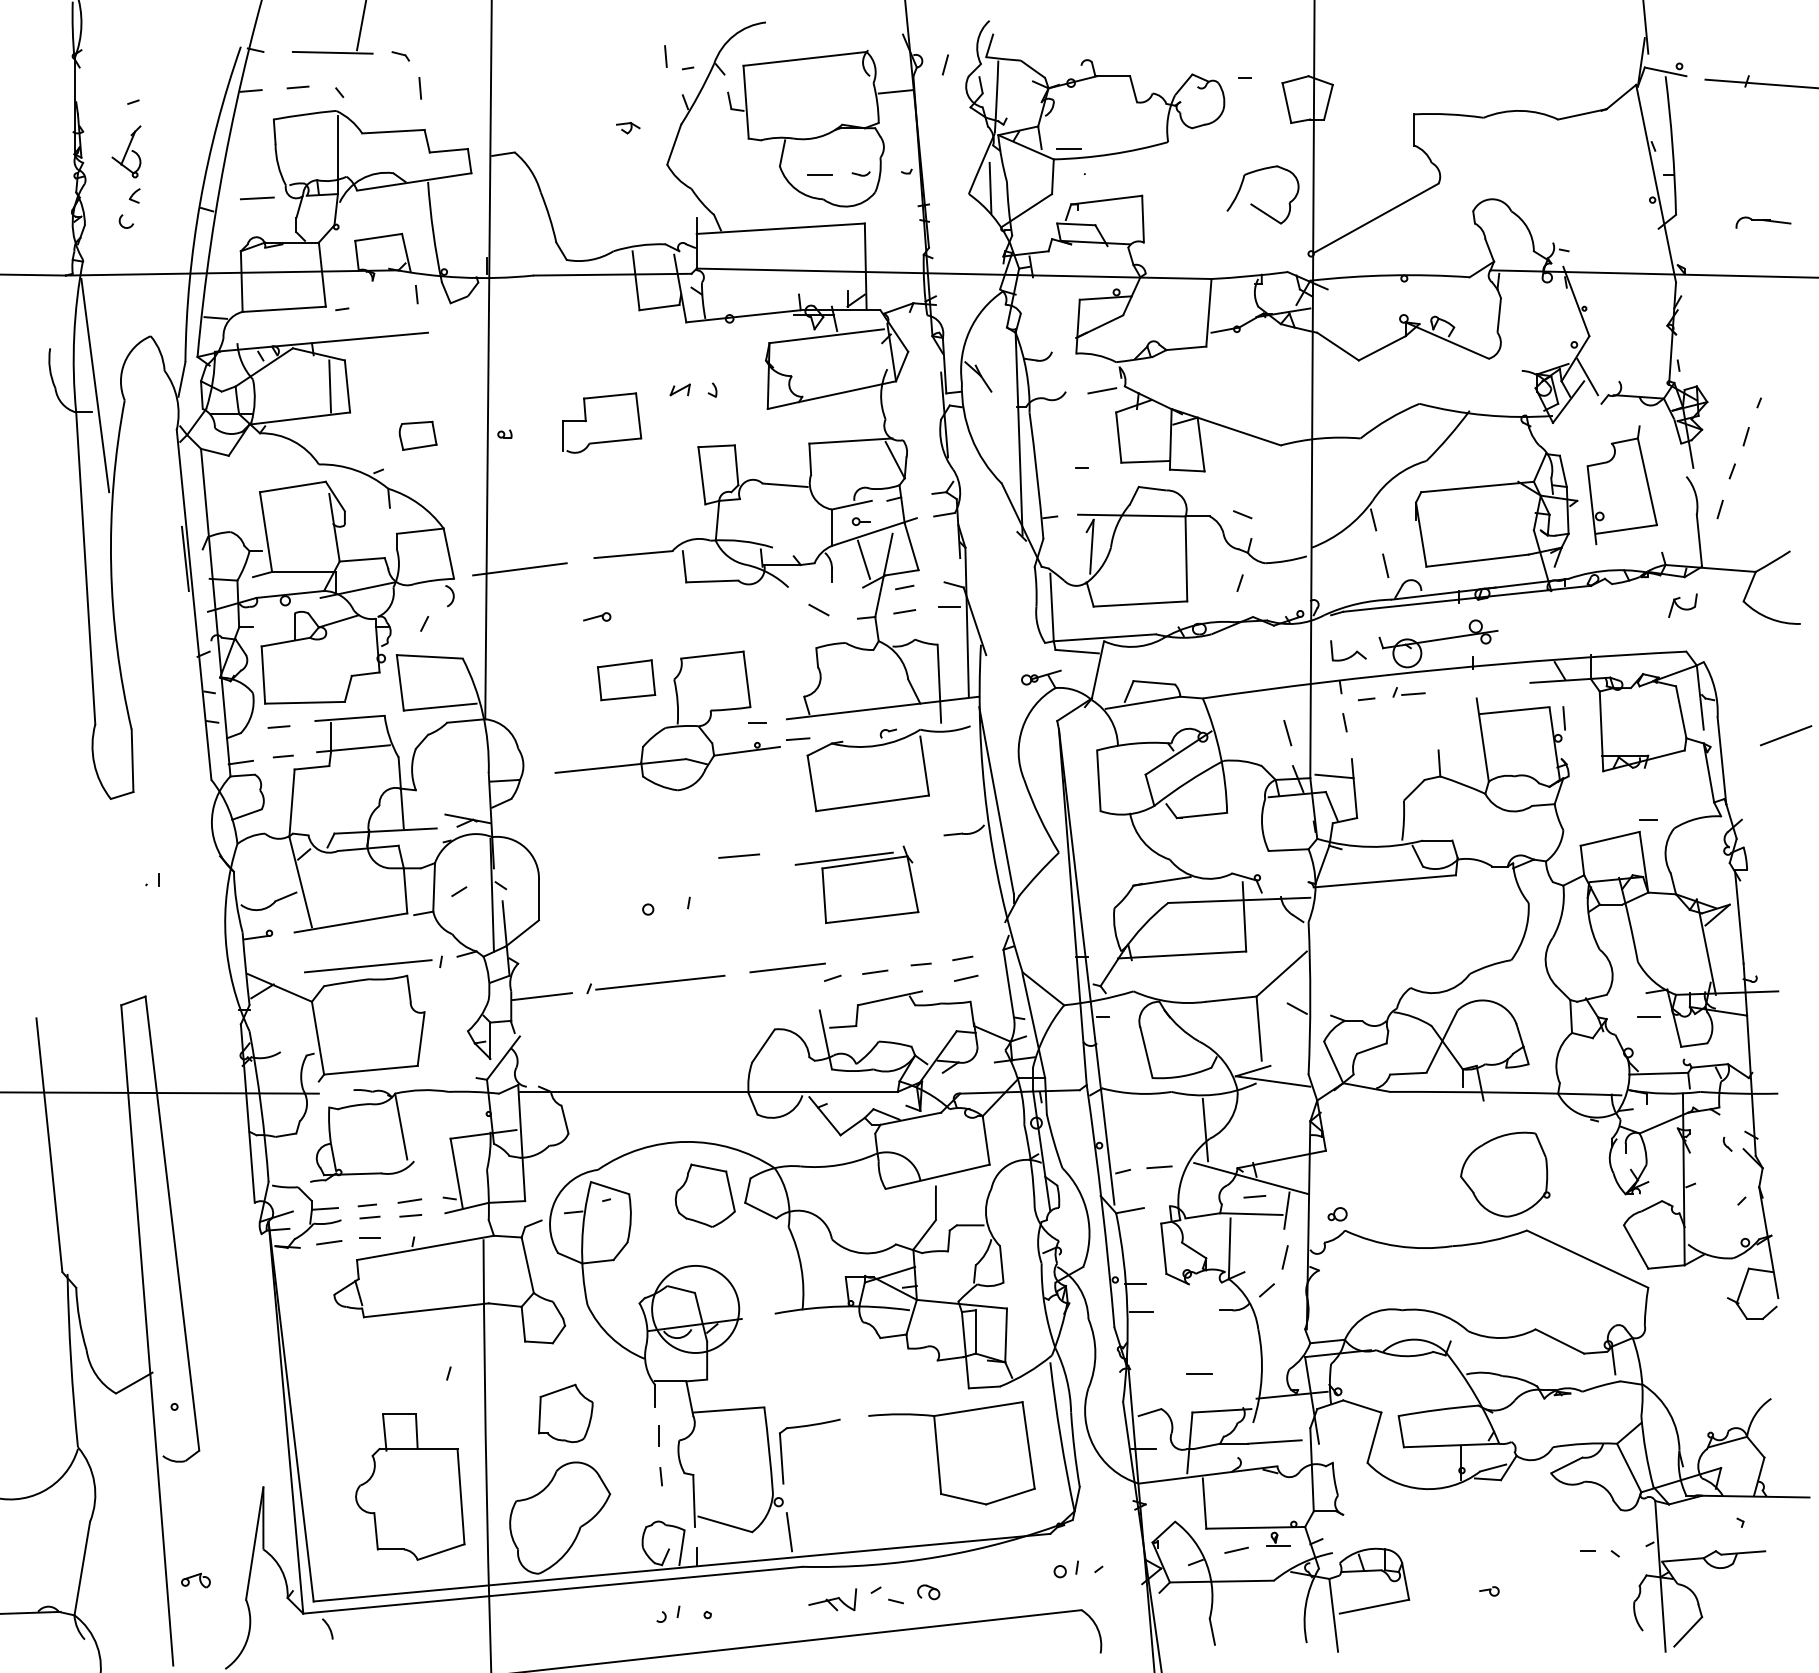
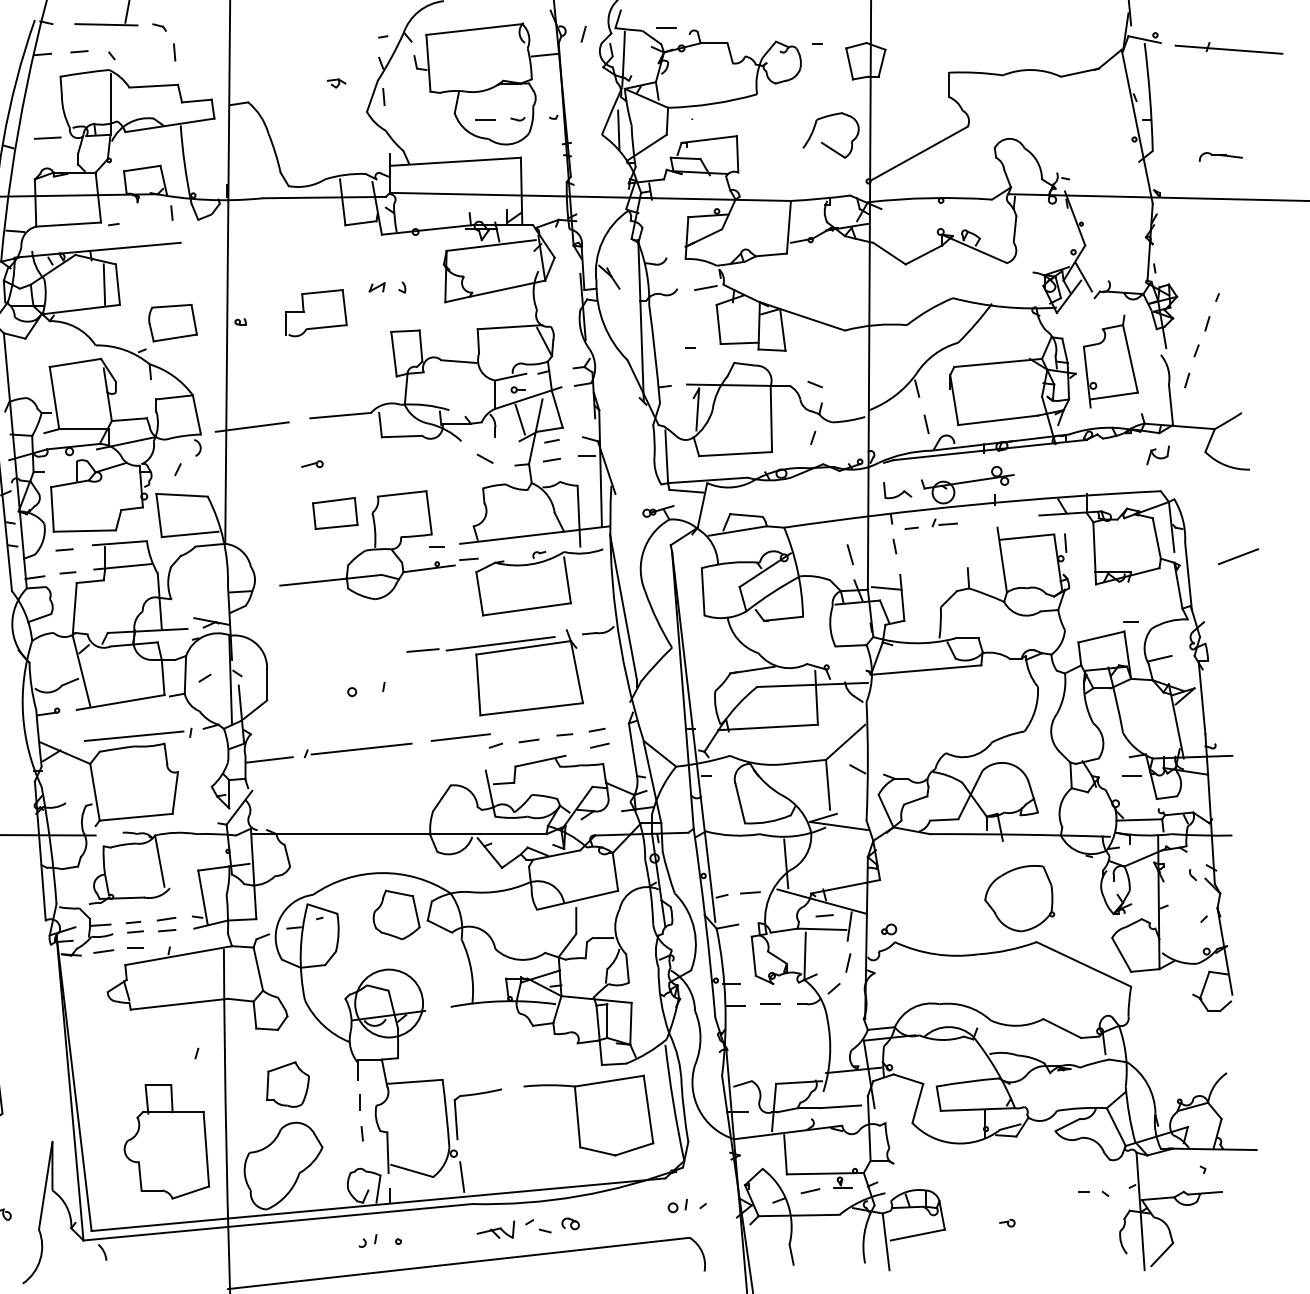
line: (665, 56) -> (383, 96), moved
line: (1068, 148) -> (666, 27), moved
part: (417, 435) -> (172, 322), size x1.67
line: (1685, 866) -> (1160, 658), added
part: (856, 884) -> (514, 672), size x1.43
line: (1199, 1373) -> (770, 1003), moved

